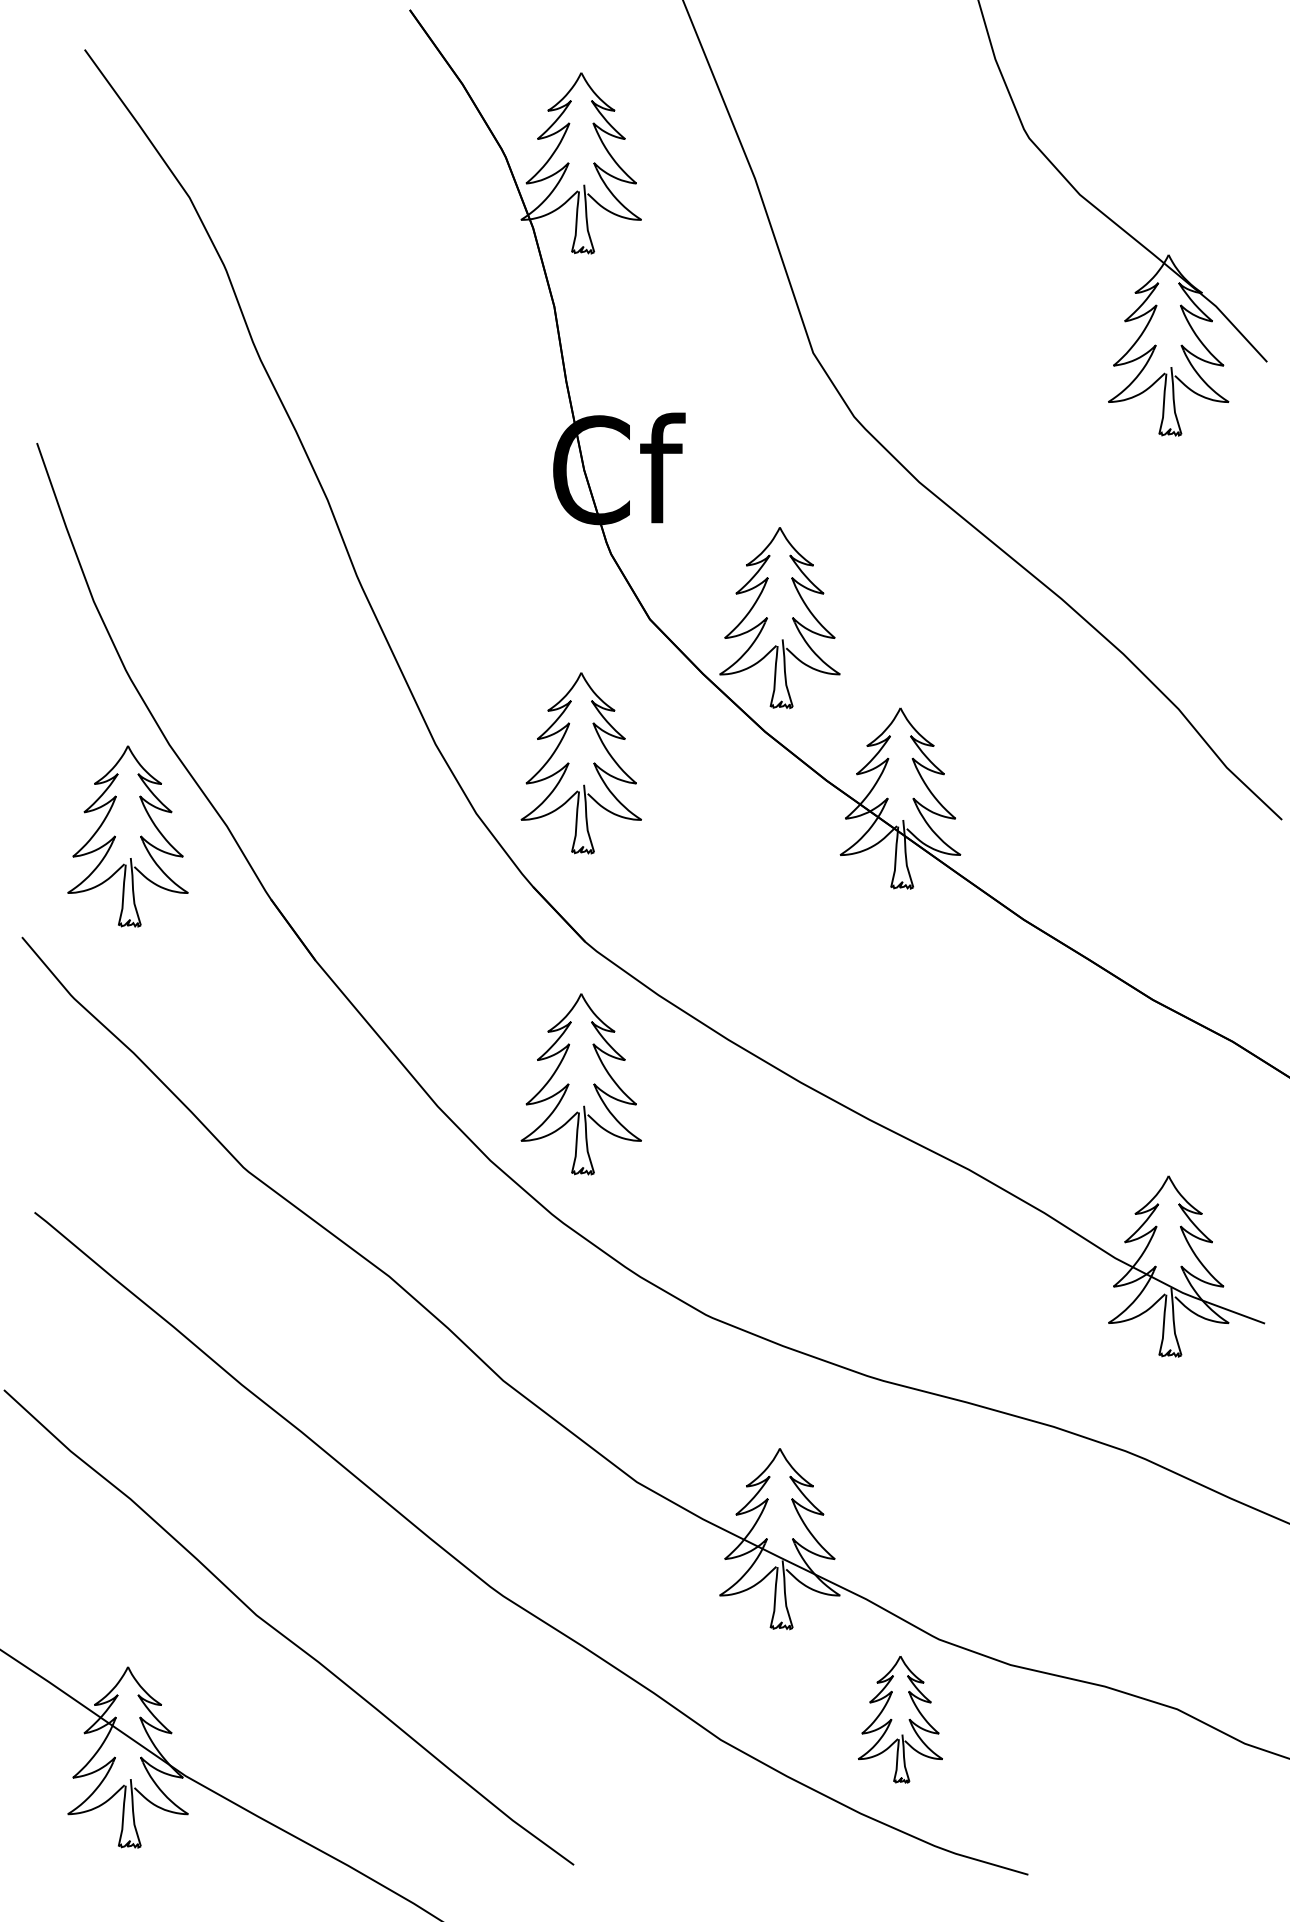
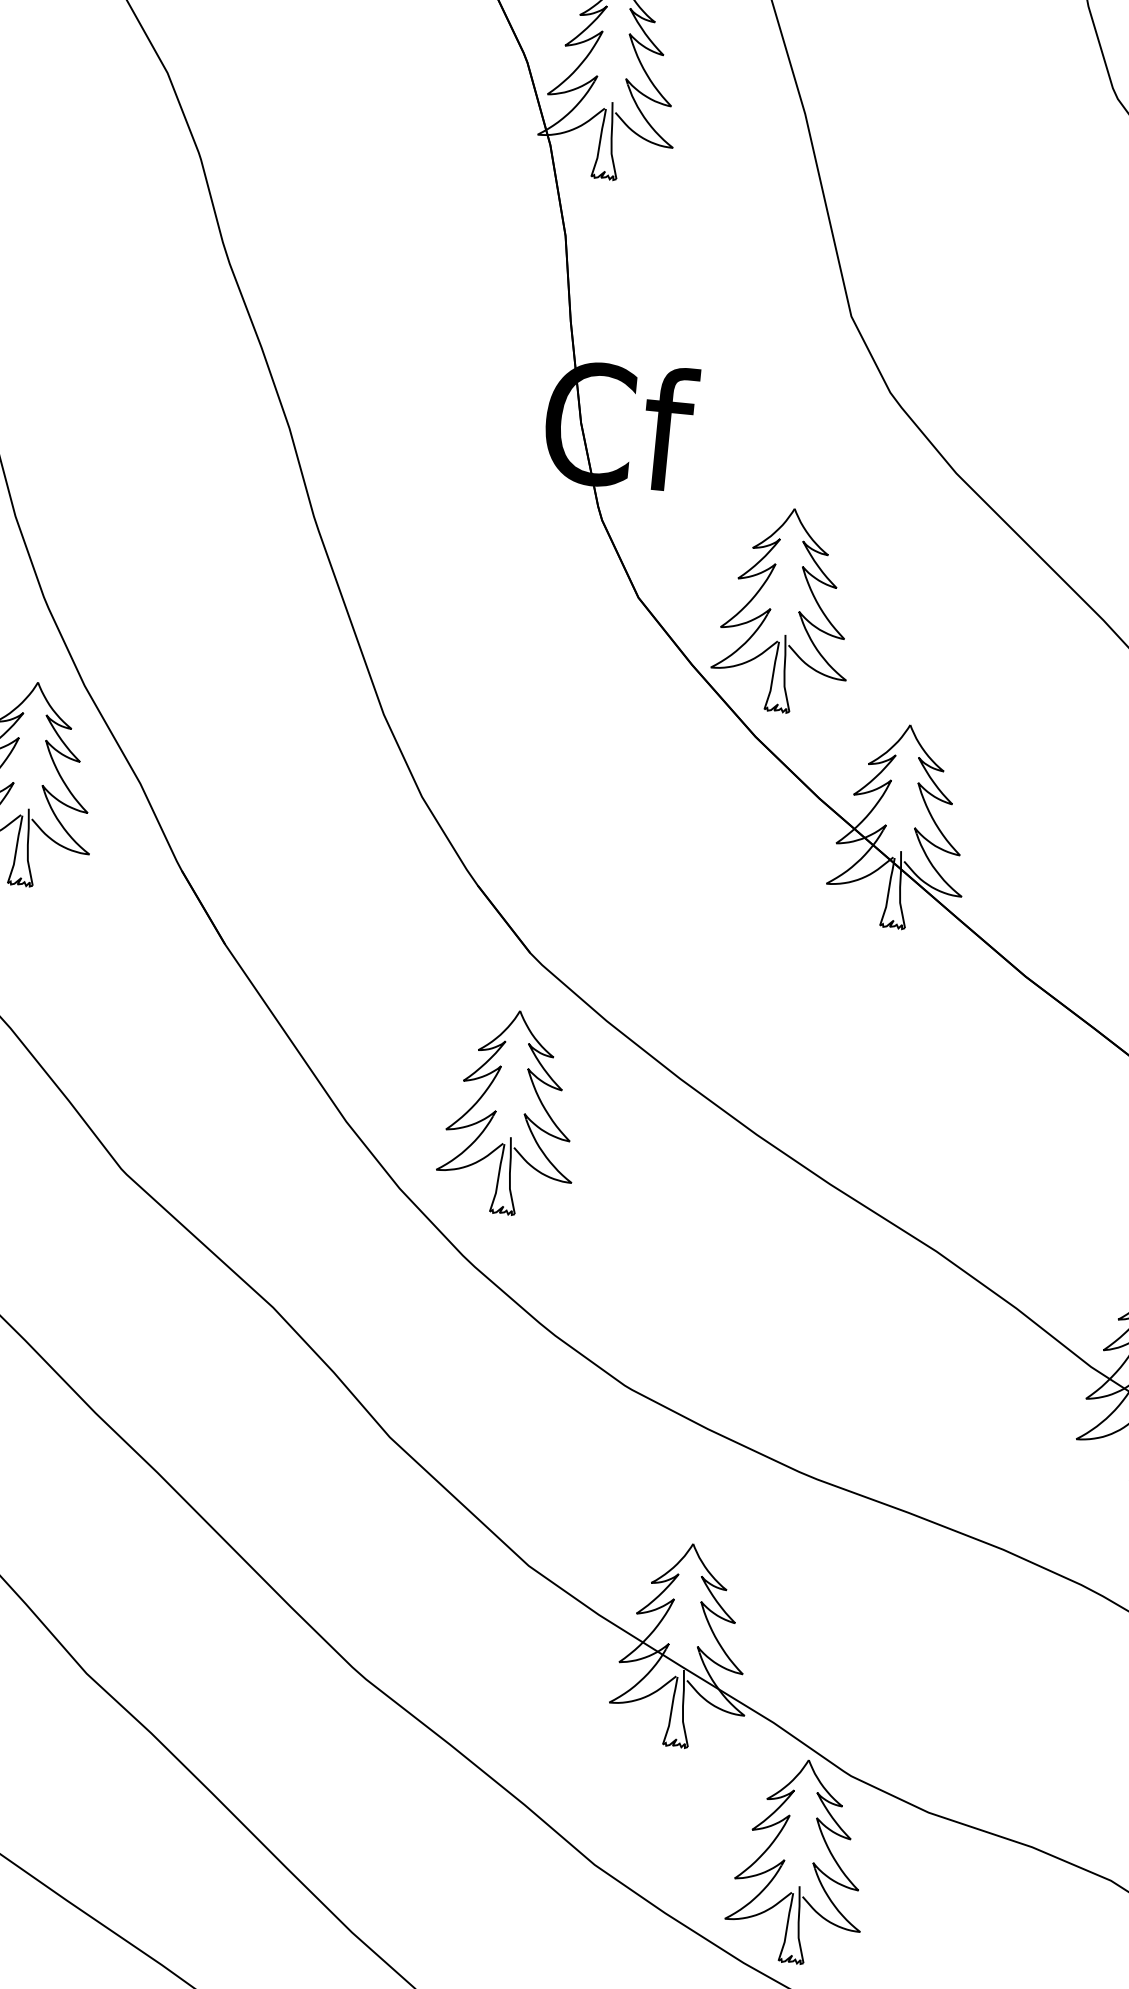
part: (569, 763) -> (532, 750), removed
part: (900, 1719) -> (798, 1861), size x1.43

